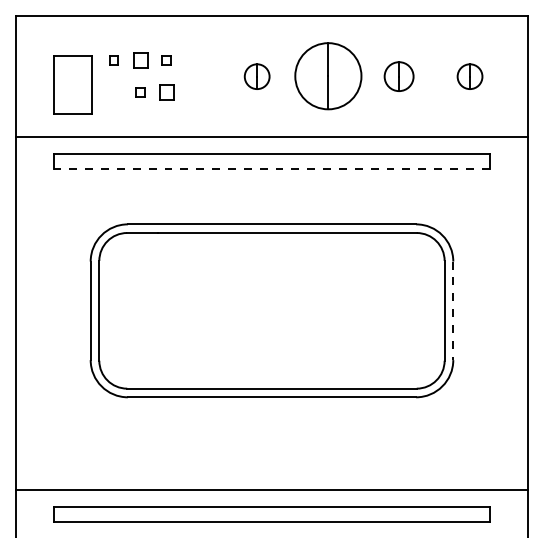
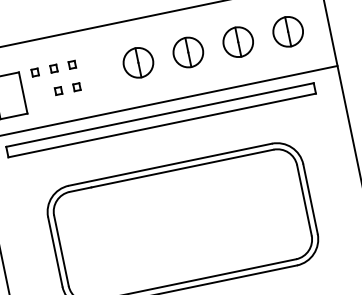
part: (140, 60) -> (53, 68), size x0.62
part: (256, 76) -> (137, 62), size x1.67
part: (327, 76) -> (187, 52), size x0.62
part: (398, 76) -> (237, 42), size x1.43
part: (469, 76) -> (287, 31), size x1.67
part: (166, 92) -> (76, 87), size x0.62
line: (272, 168) -> (162, 125), dashed -> solid
line: (453, 311) -> (310, 199), dashed -> solid

